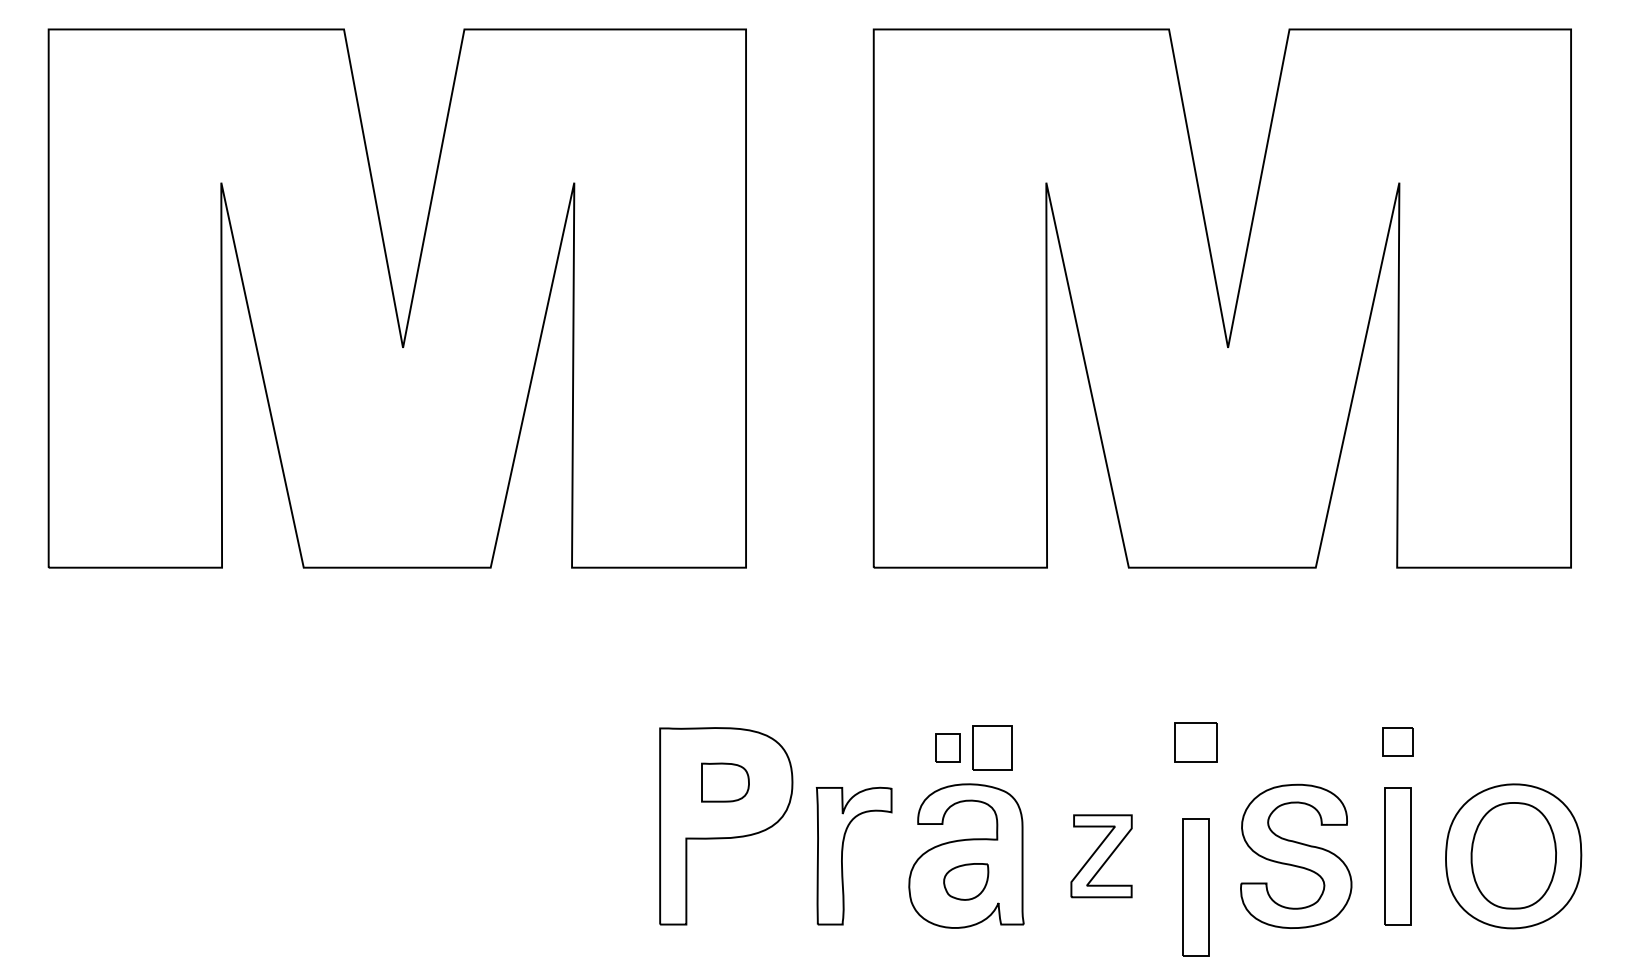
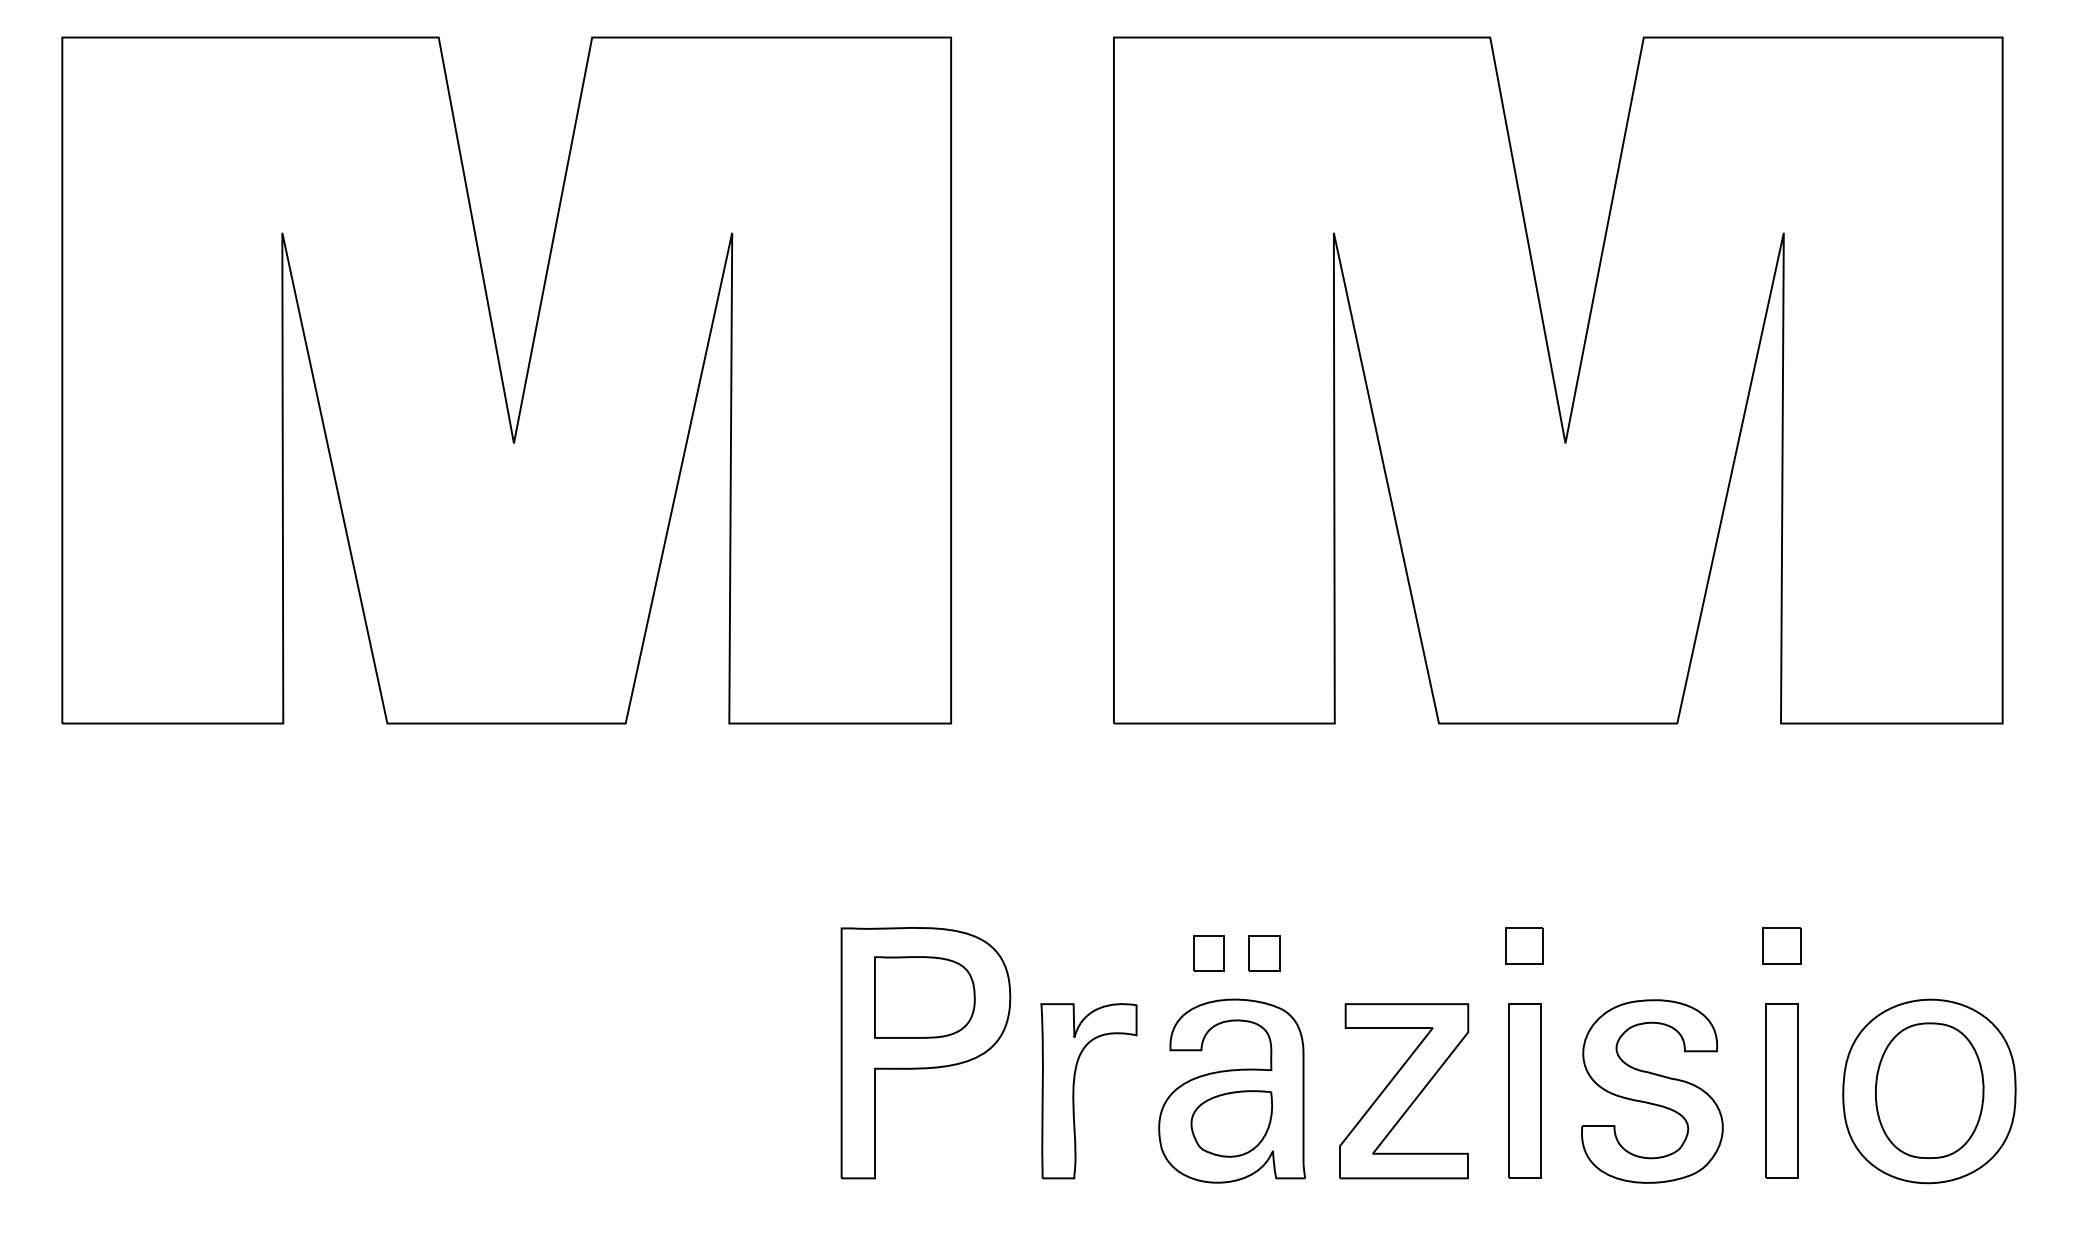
part: (1195, 741) -> (1524, 945), size x0.71
part: (991, 748) -> (1264, 953), size x0.62
part: (725, 782) -> (924, 997), size x1.67
part: (1101, 856) -> (1404, 1091), size x1.67
part: (966, 881) -> (1231, 1123), size x1.43
part: (1195, 887) -> (1524, 1090), moved

